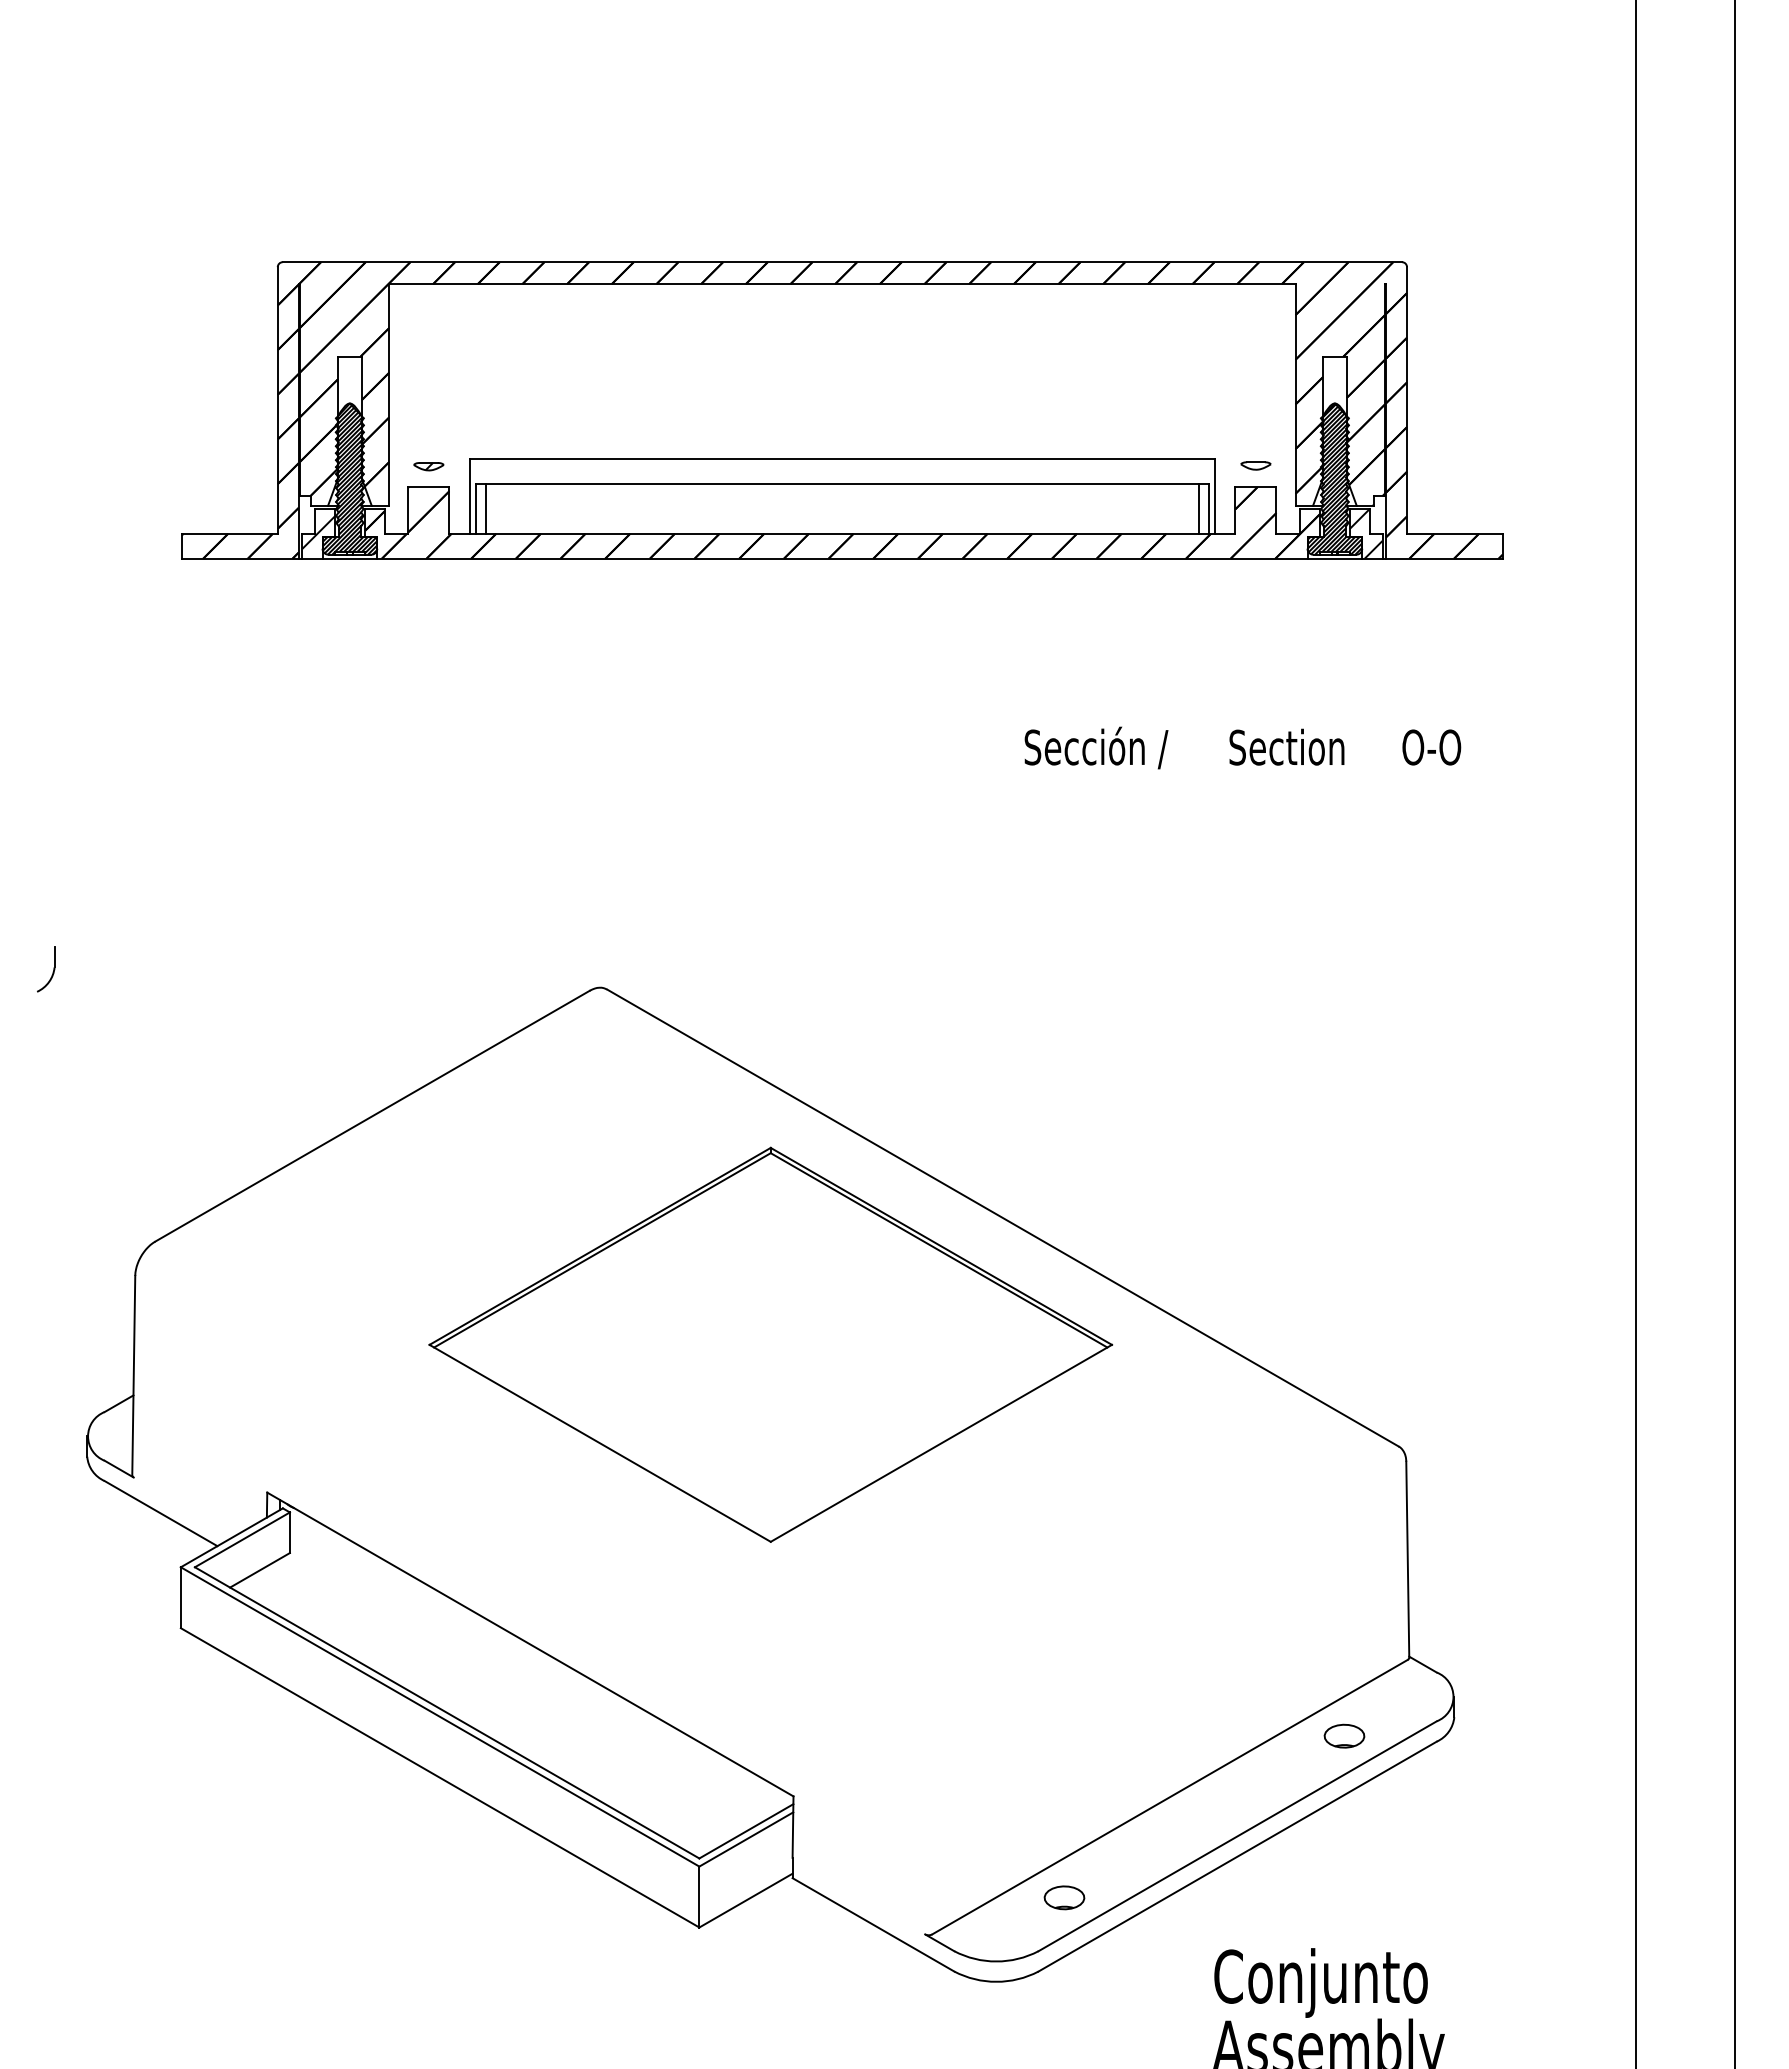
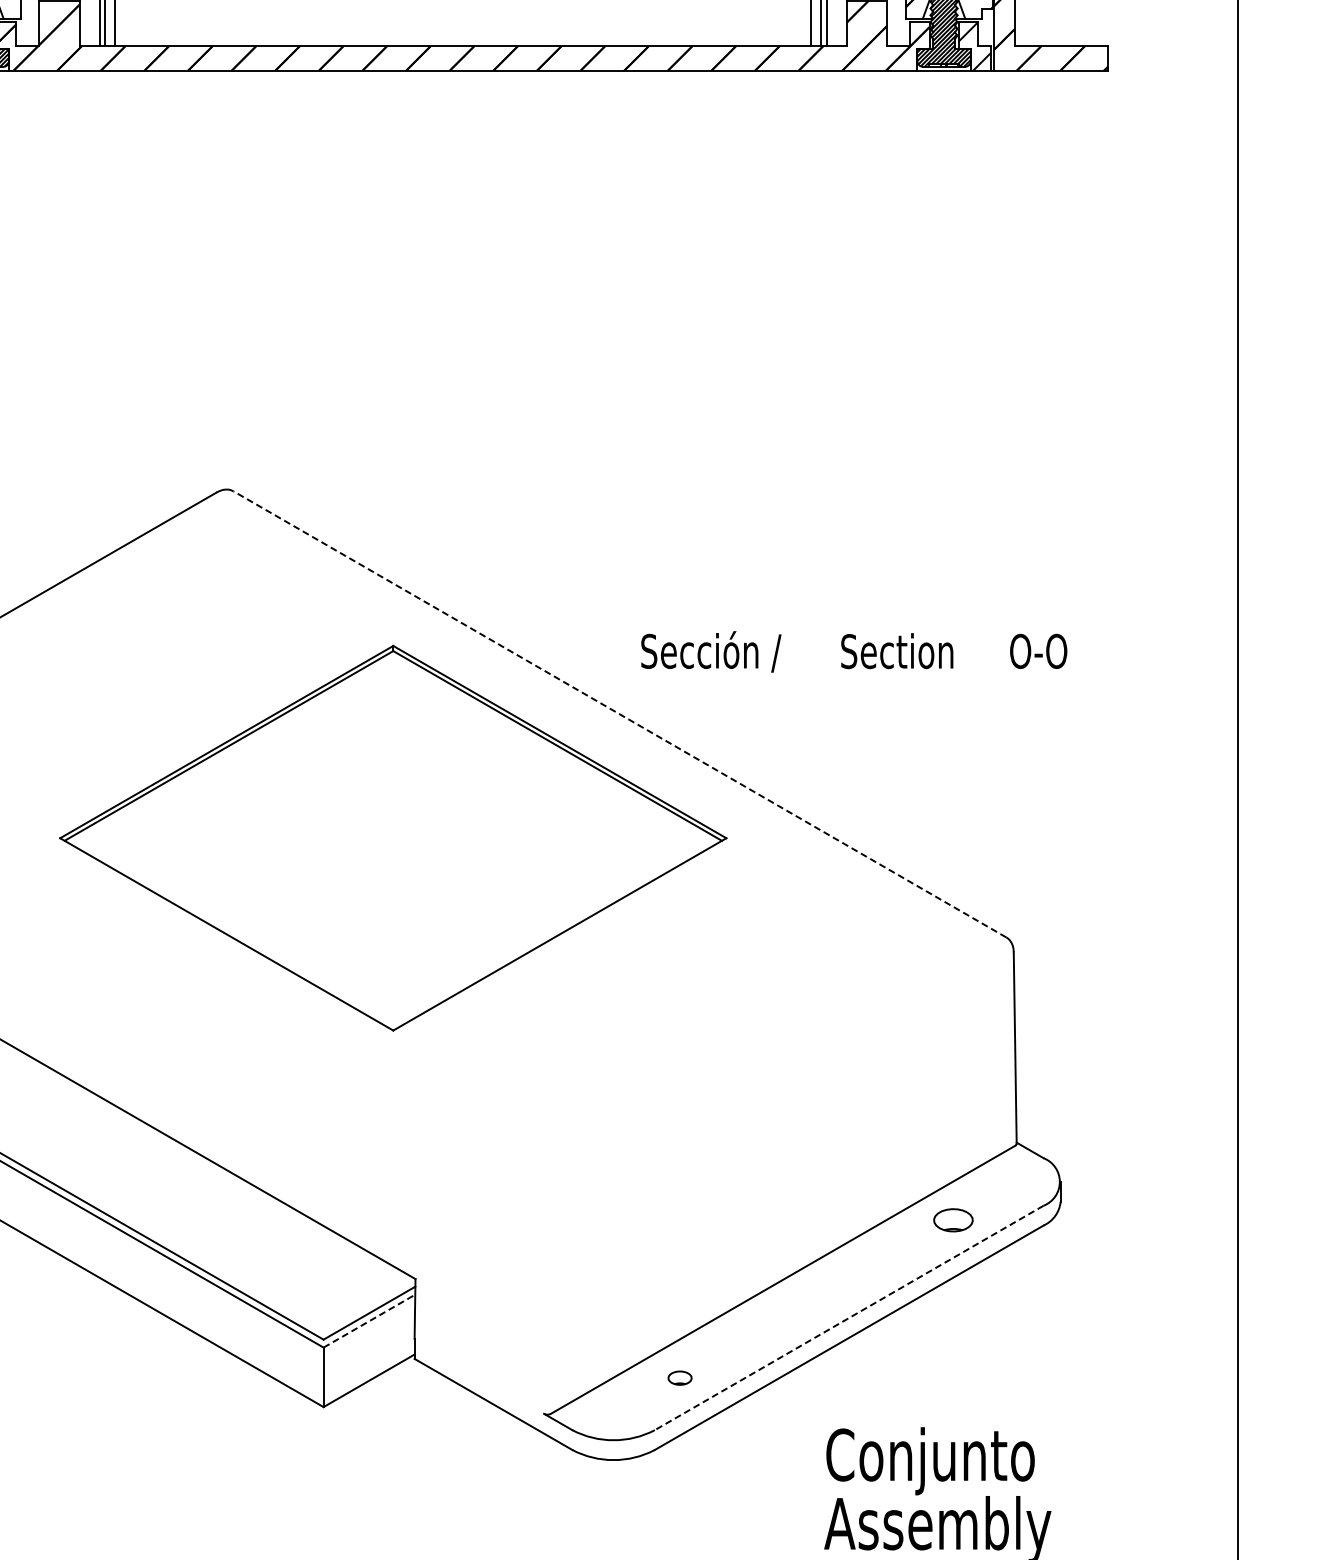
text: (1242, 747) -> (853, 651), moved
line: (1002, 1218) -> (619, 714), solid -> dashed
line: (1237, 1836) -> (848, 1318), solid -> dashed
line: (746, 1839) -> (369, 1321), solid -> dashed
part: (1064, 1897) -> (680, 1377), size x0.6

